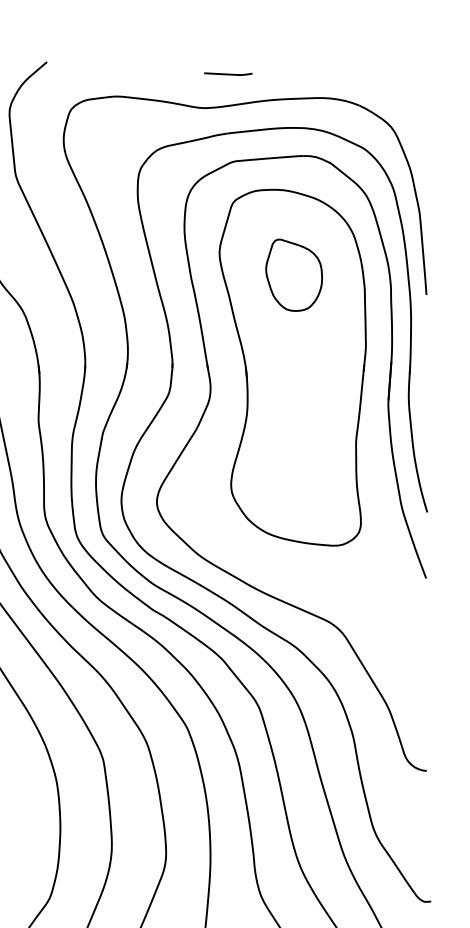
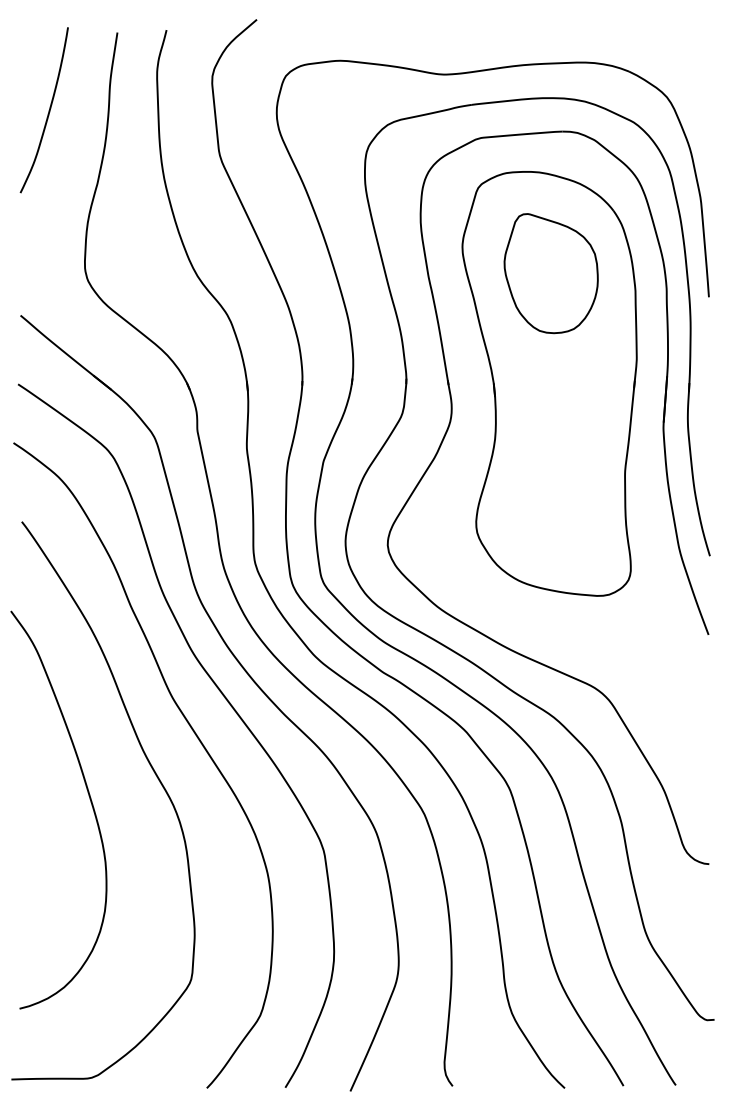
line: (228, 73) -> (472, 33), removed
part: (294, 275) -> (551, 273), size x1.4

